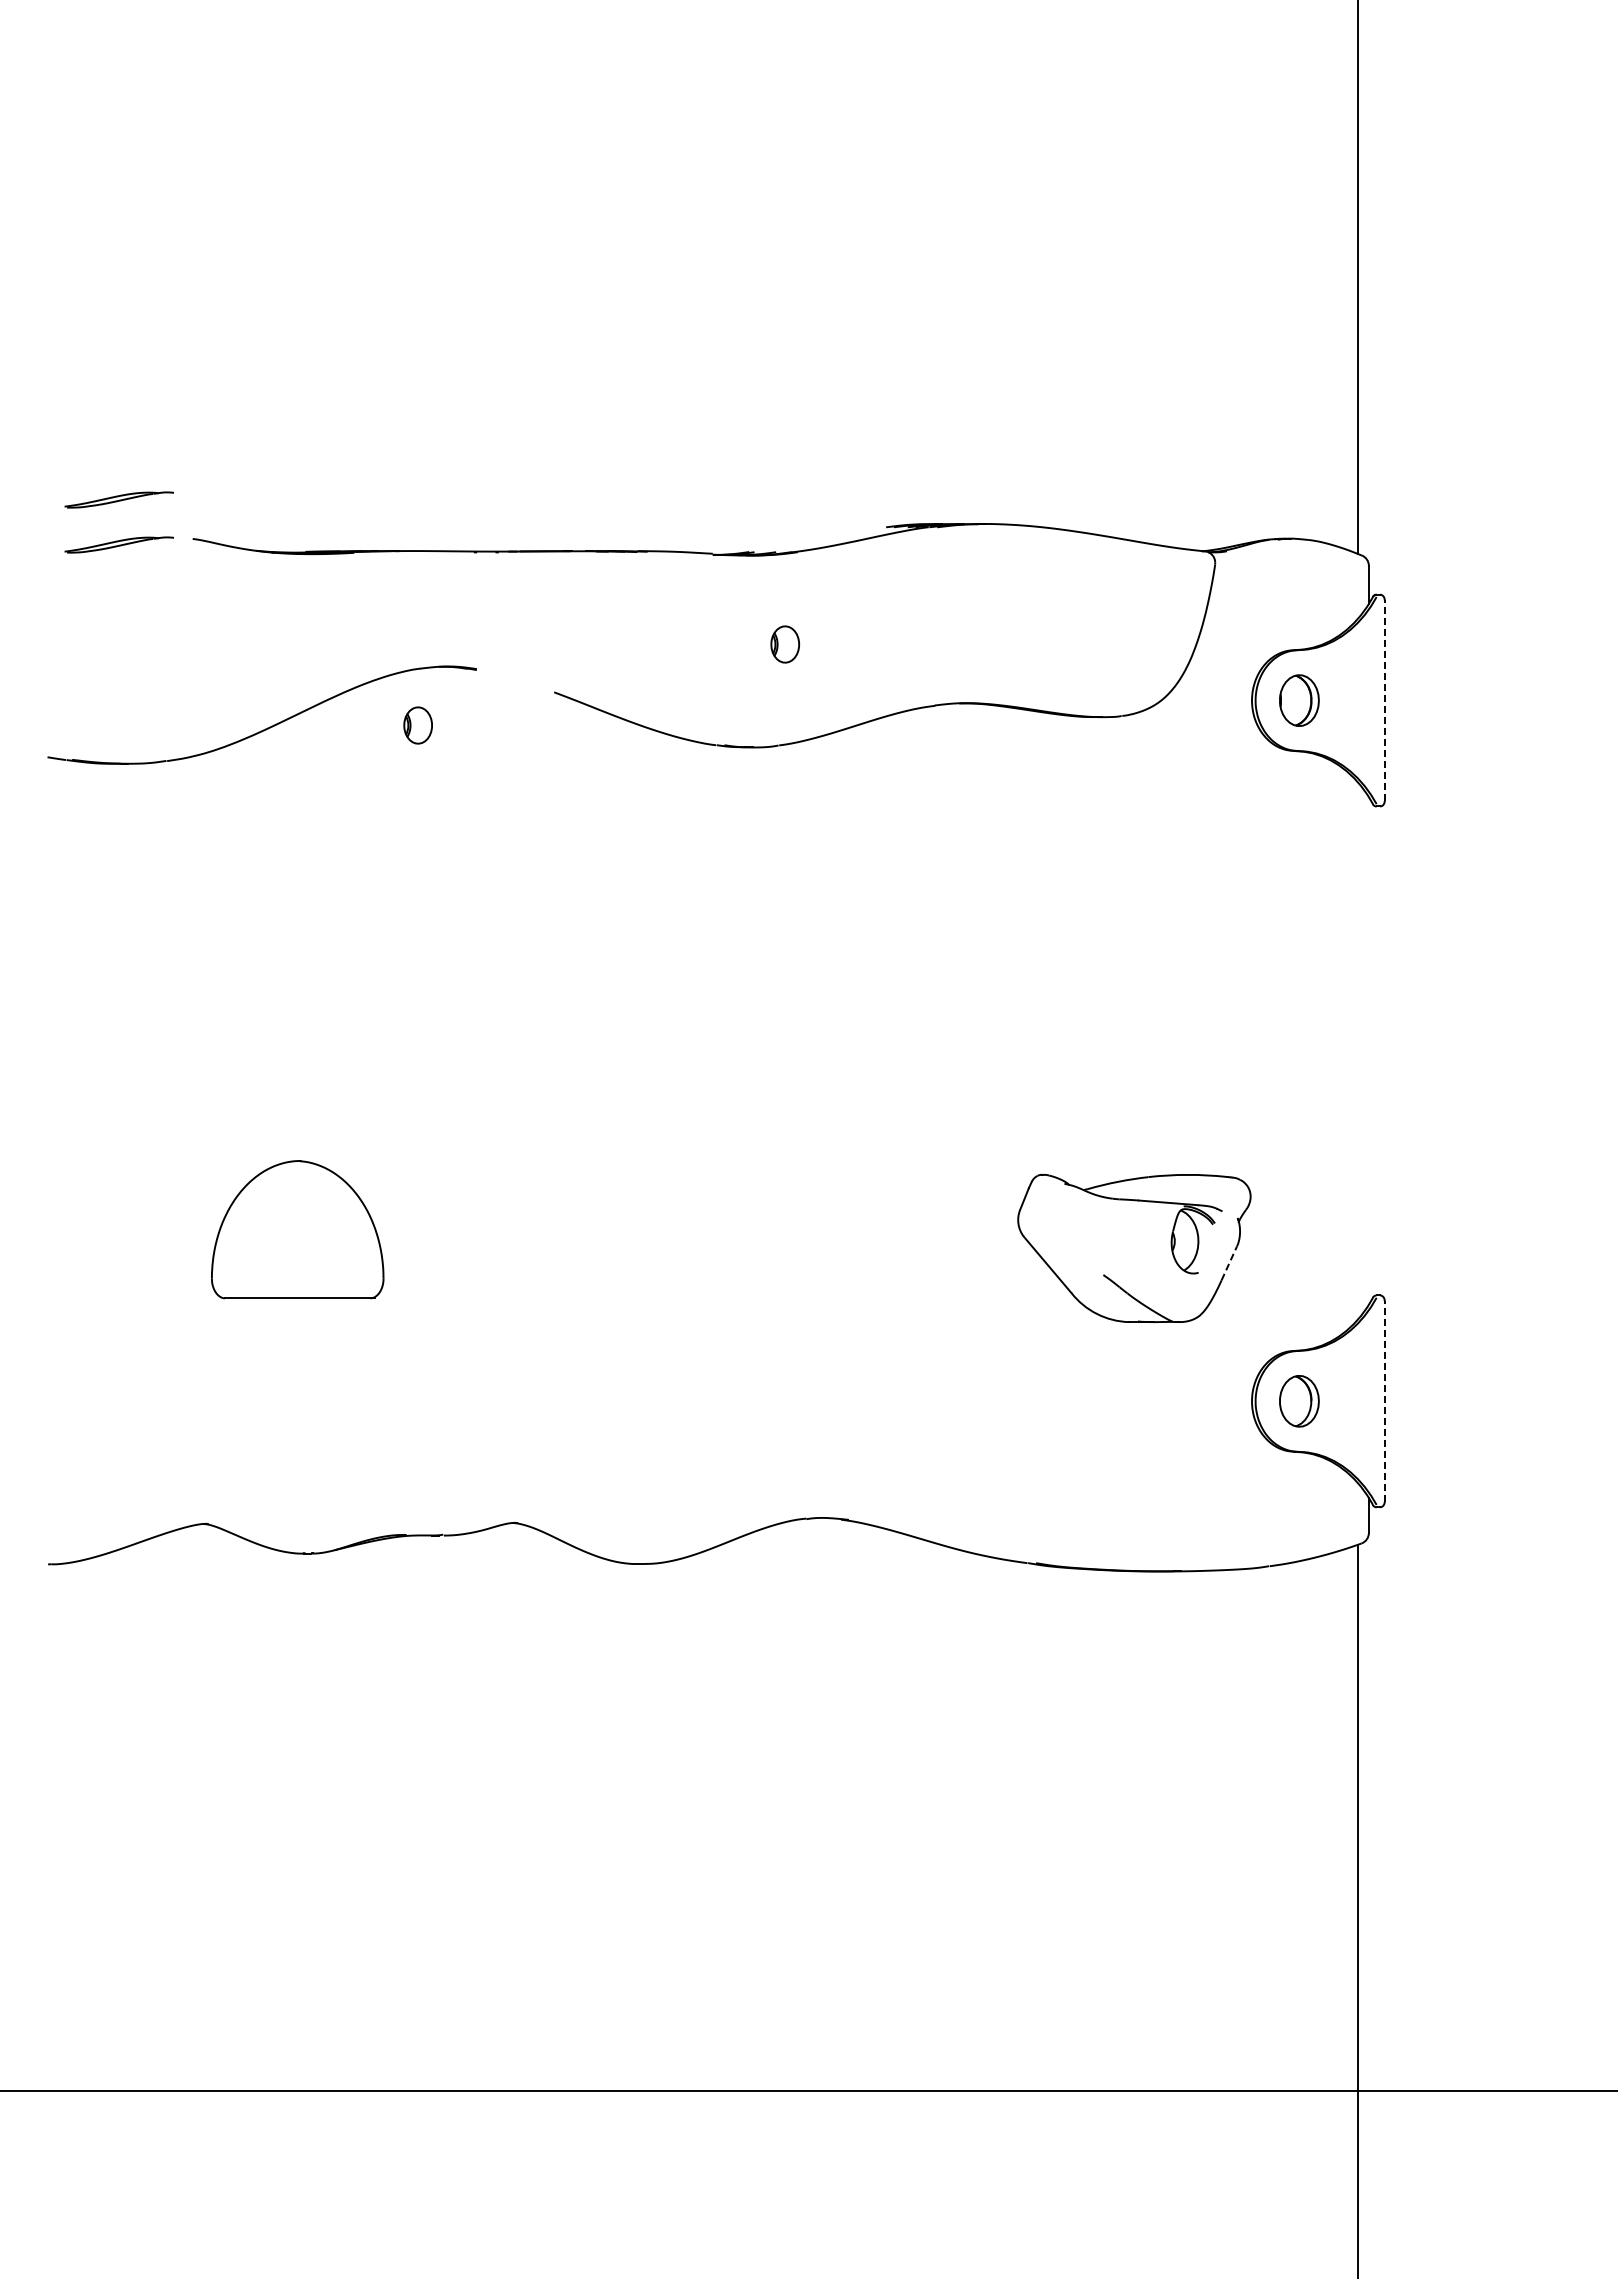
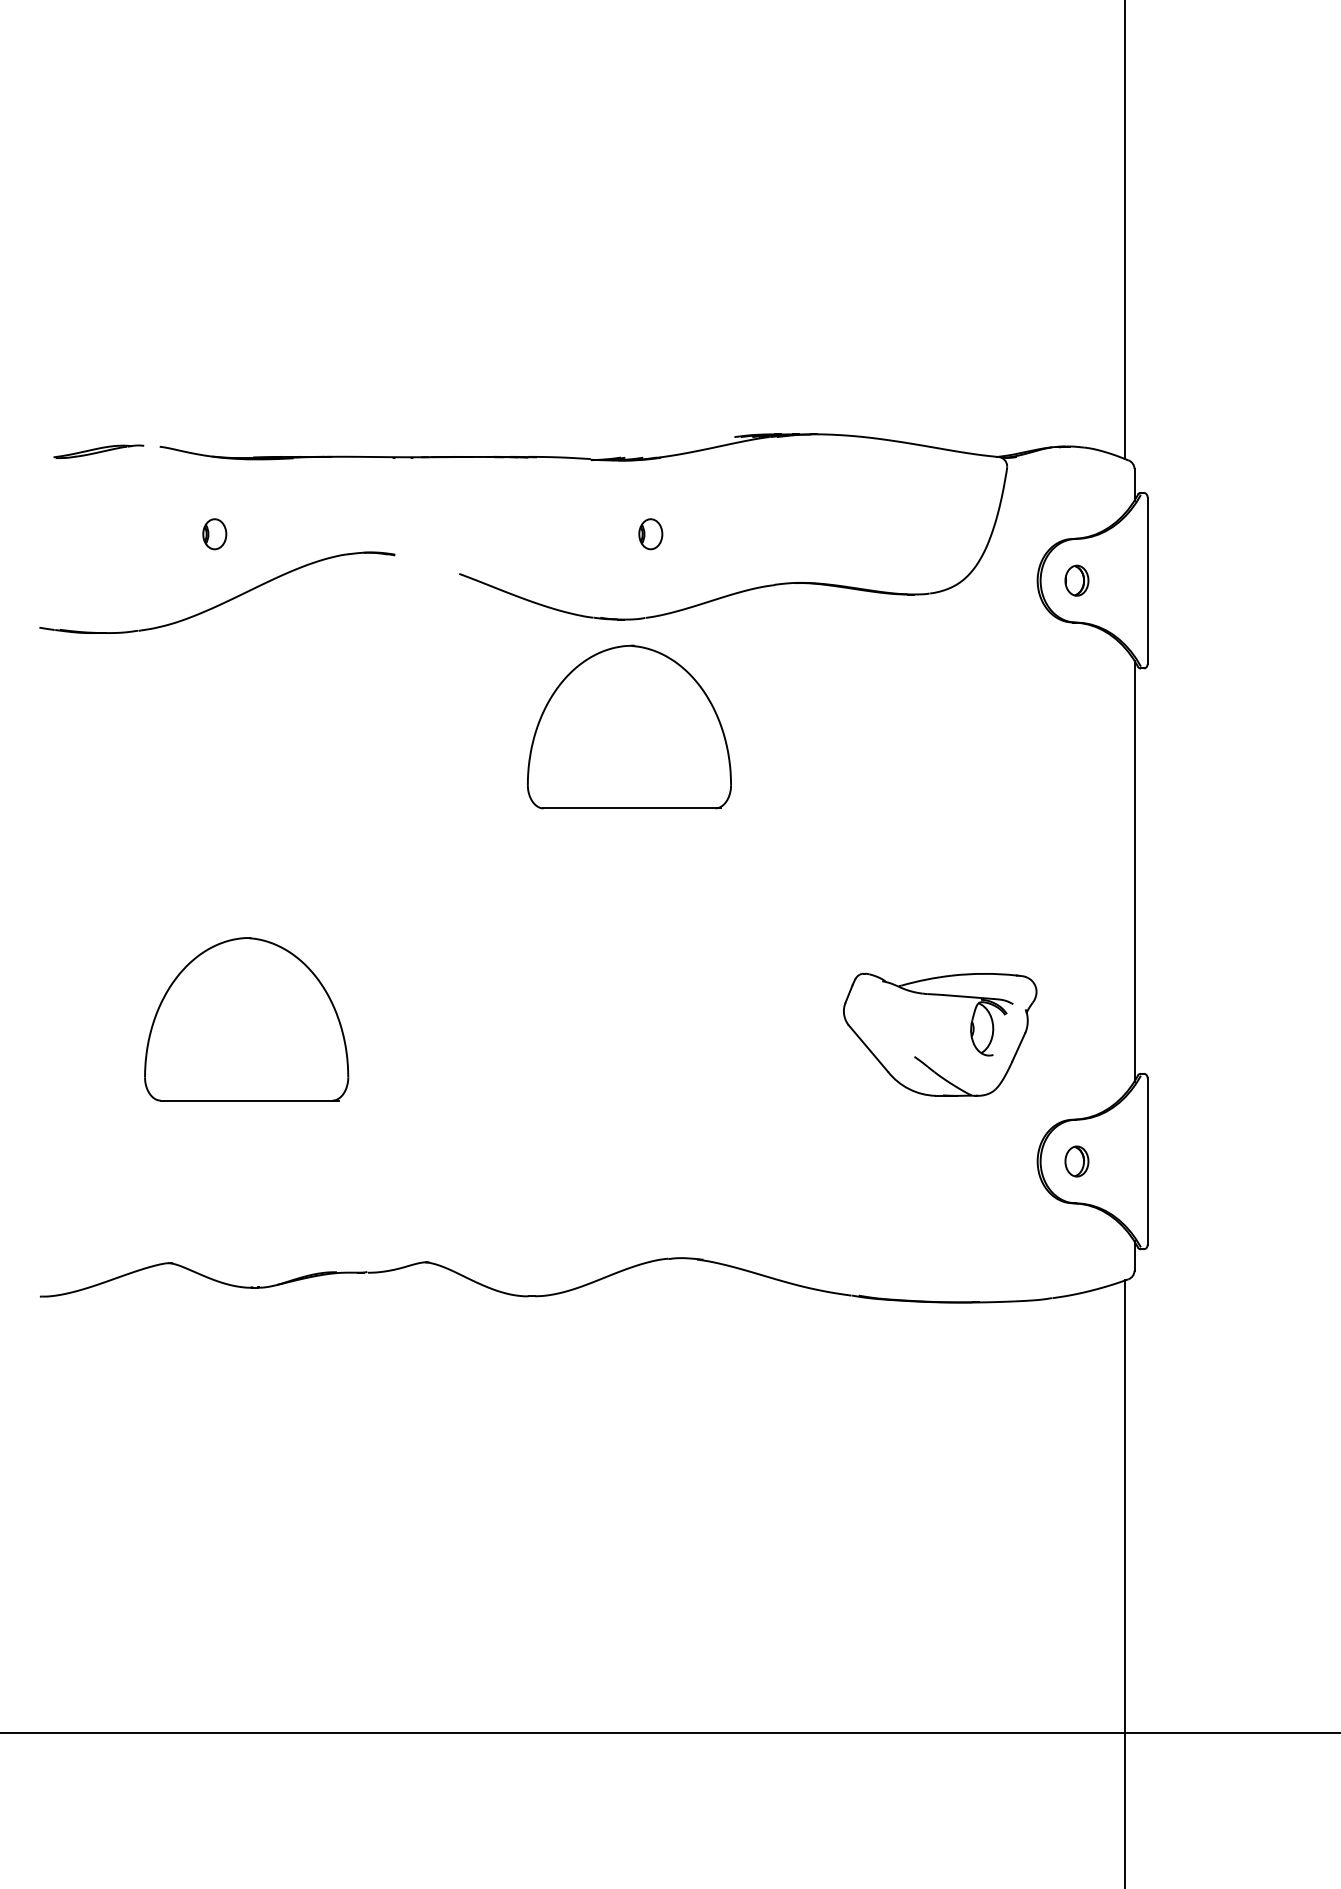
part: (118, 499) -> (98, 414), removed
part: (1299, 700) -> (1077, 580), size x0.71
line: (1384, 700) -> (1147, 580), dashed -> solid
part: (417, 725) -> (214, 534), moved
part: (759, 877) -> (629, 727), added
line: (1368, 1050) -> (1134, 870), added
part: (297, 1229) -> (246, 1019), size x1.43
line: (1229, 1263) -> (1019, 1047), dashed -> solid
line: (1384, 1400) -> (1147, 1160), dashed -> solid
part: (1299, 1401) -> (1077, 1161), size x0.71

